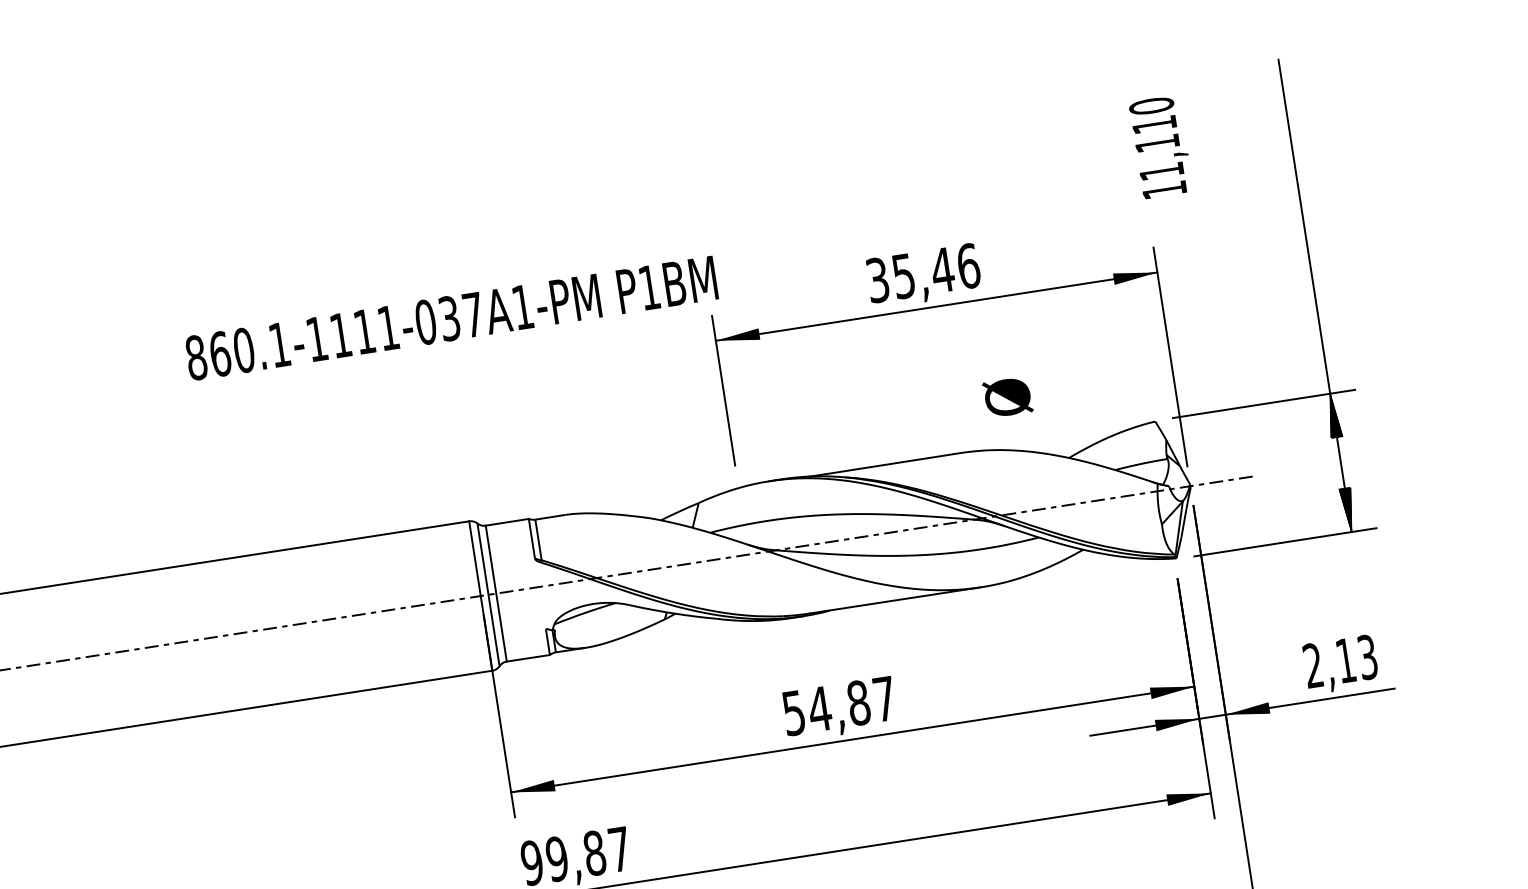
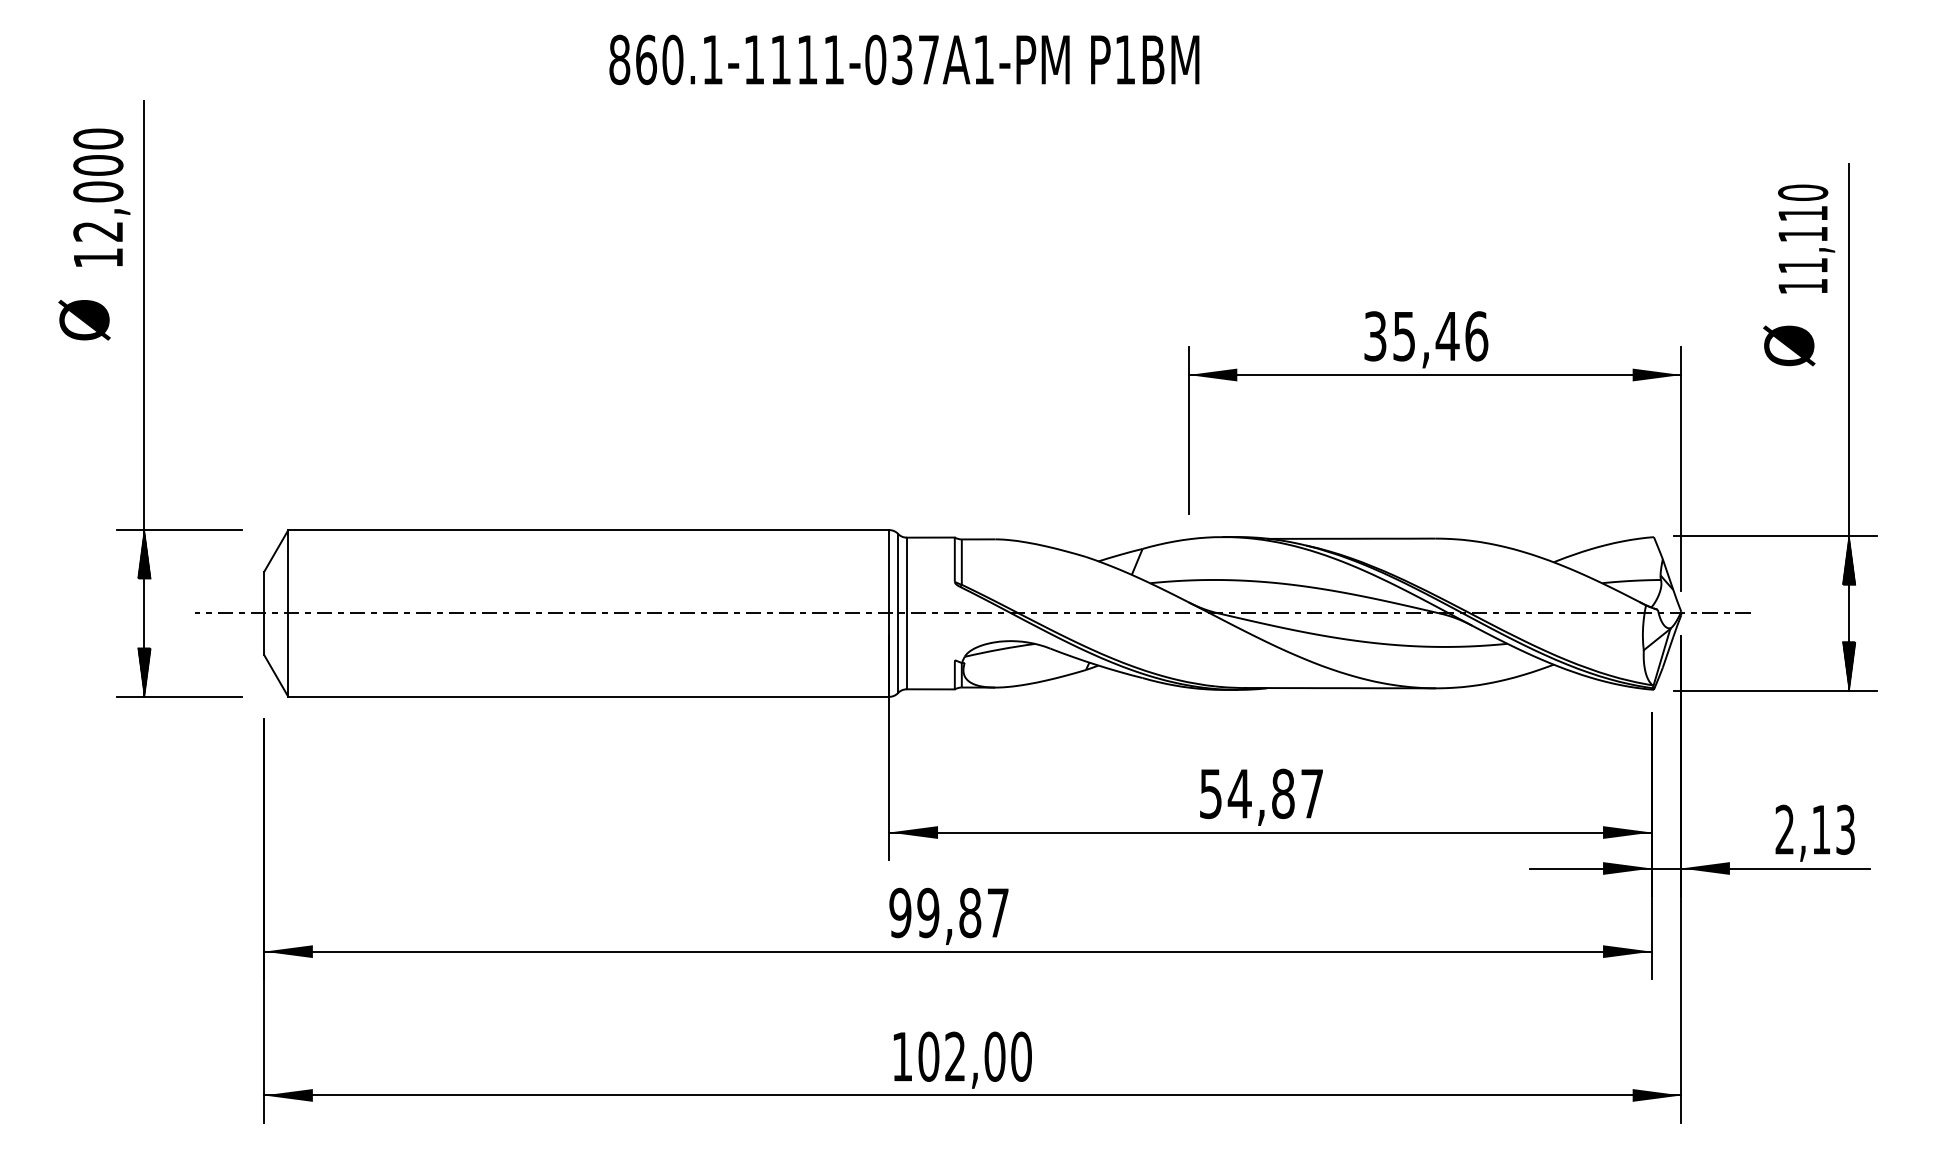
text: (1161, 146) -> (1806, 238), moved
text: (451, 317) -> (904, 59), moved
text: (1007, 396) -> (1789, 345), moved

